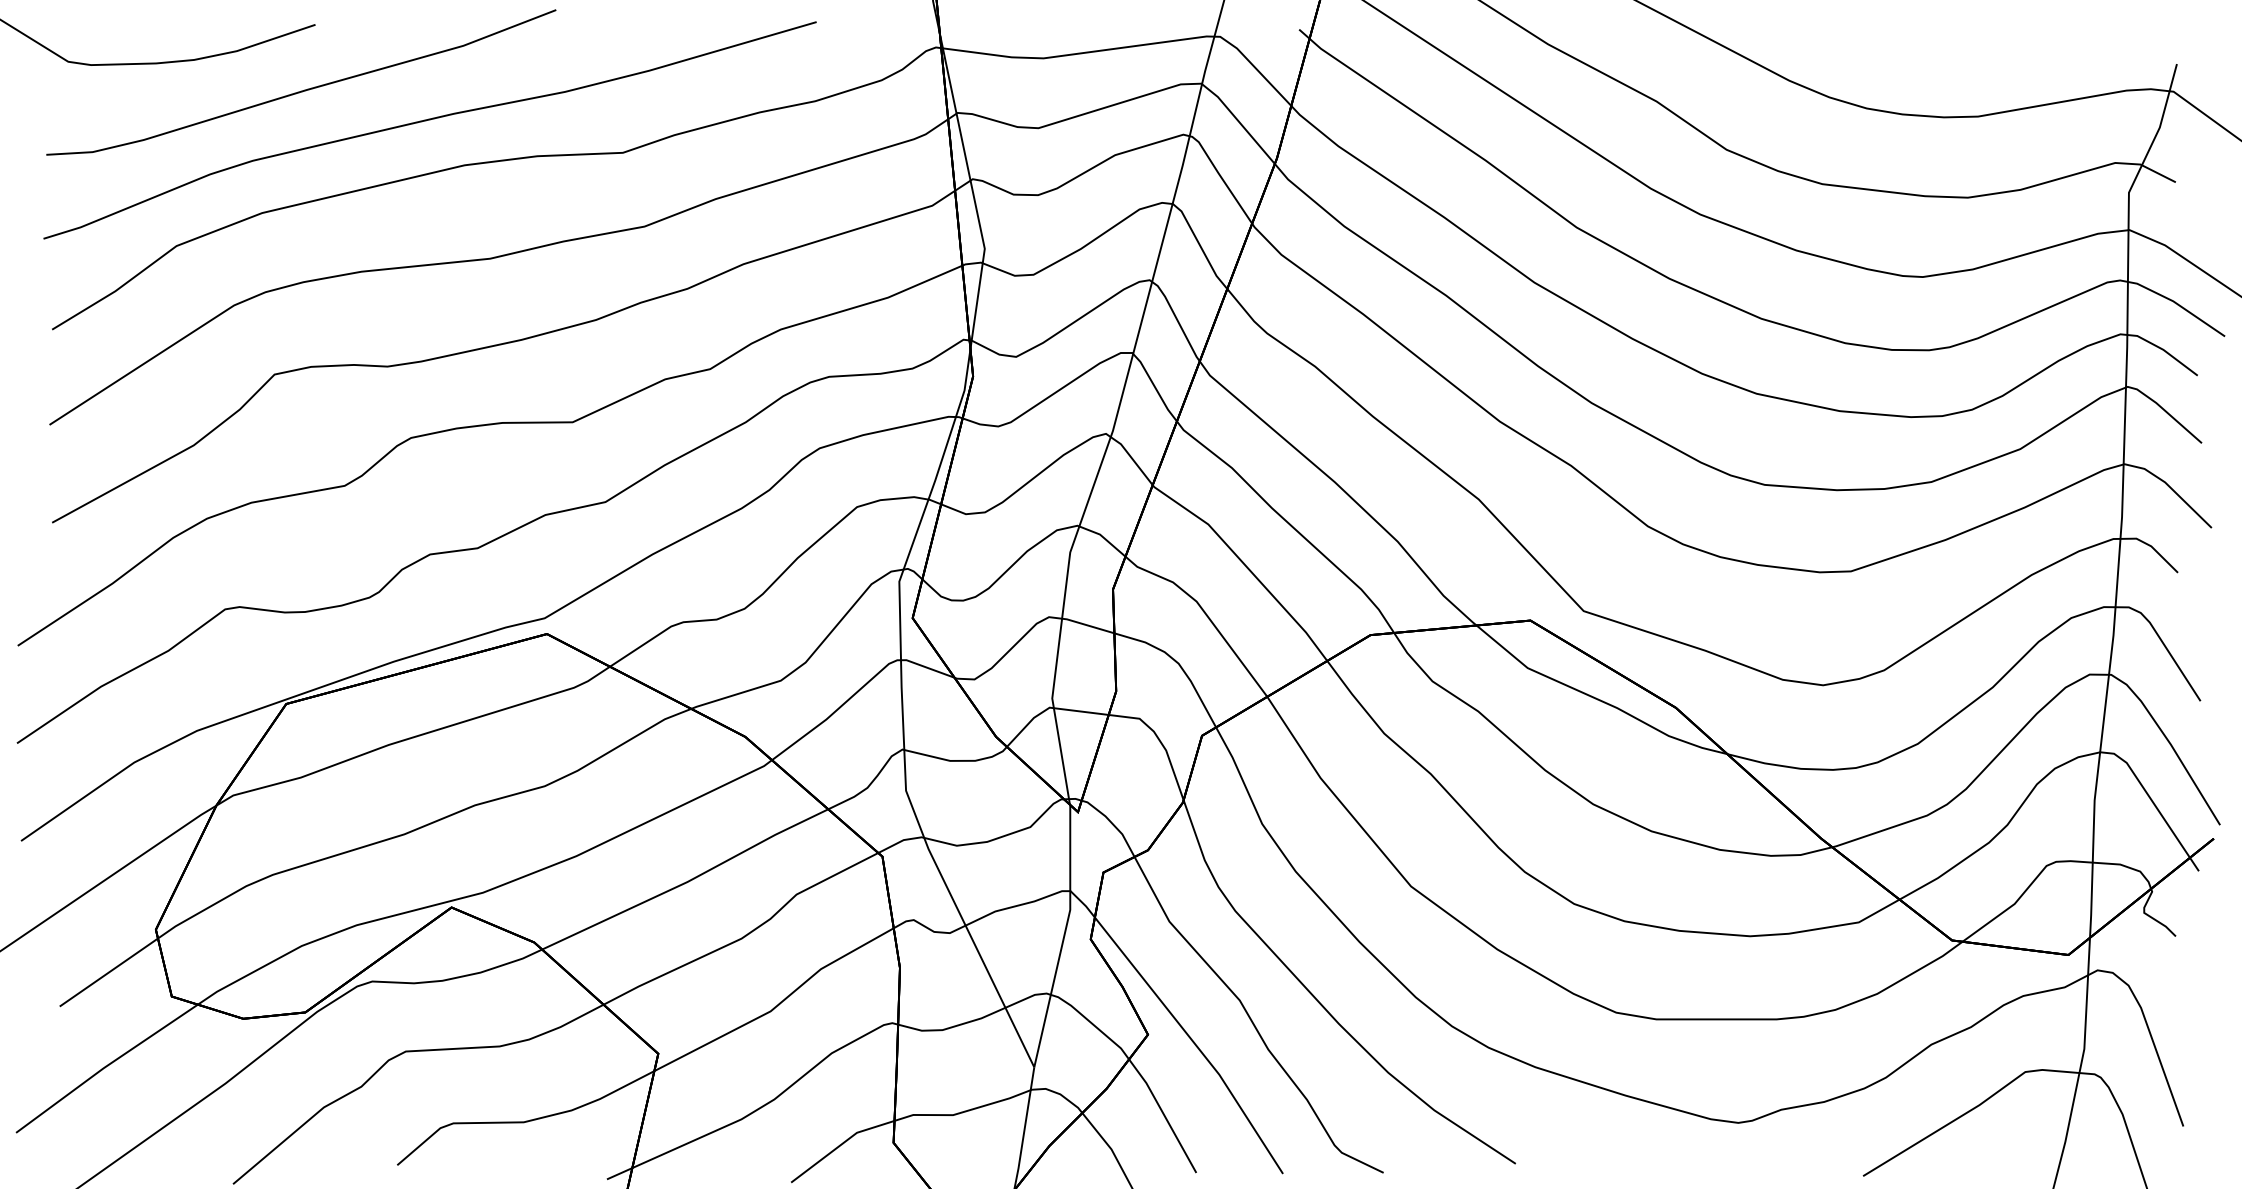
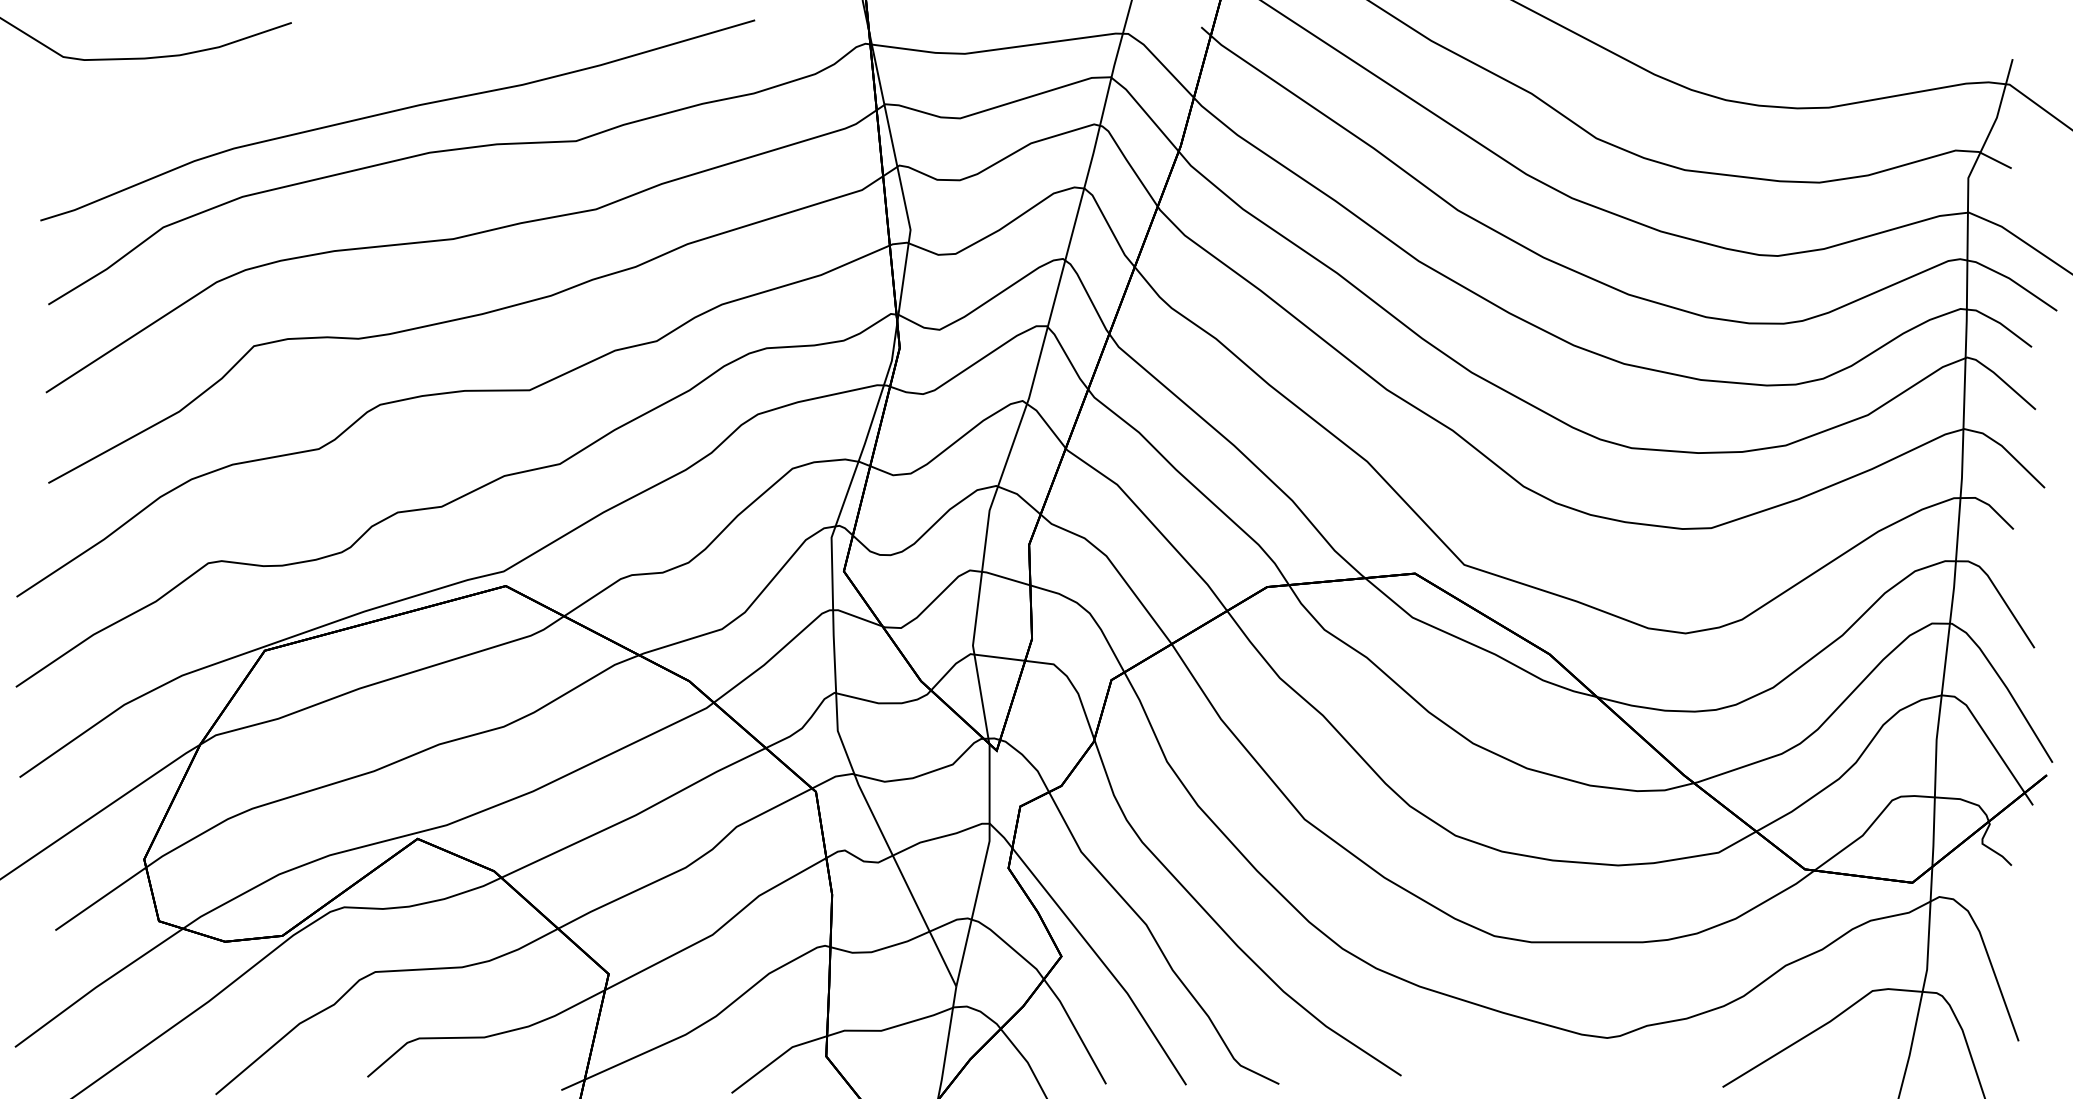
curve: (304, 89) -> (281, 82), removed

